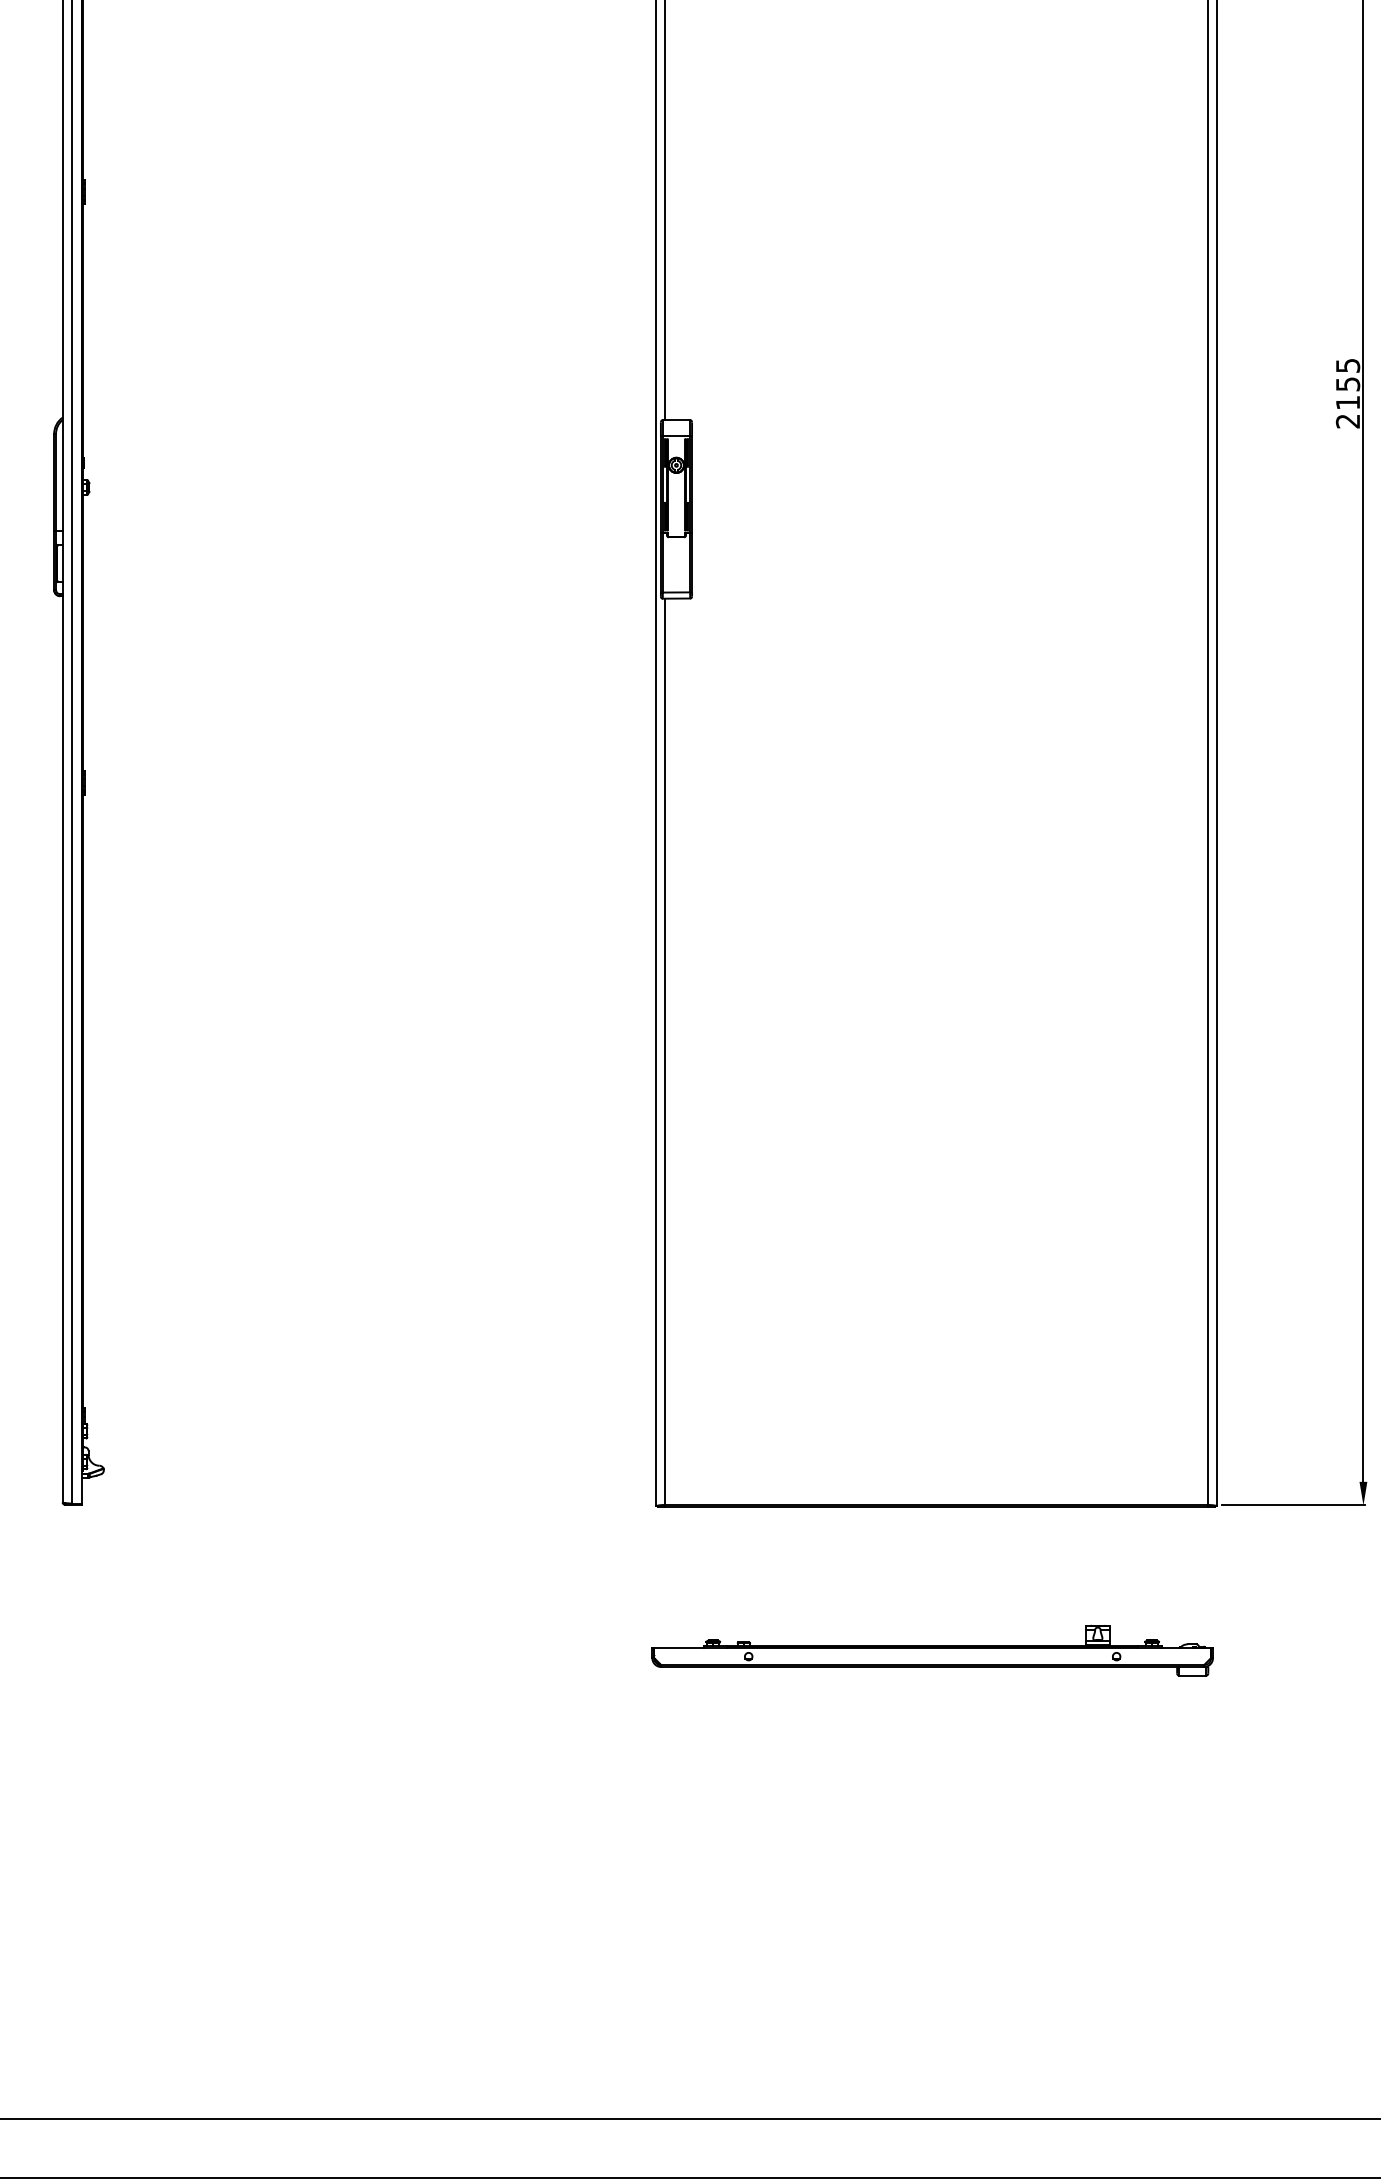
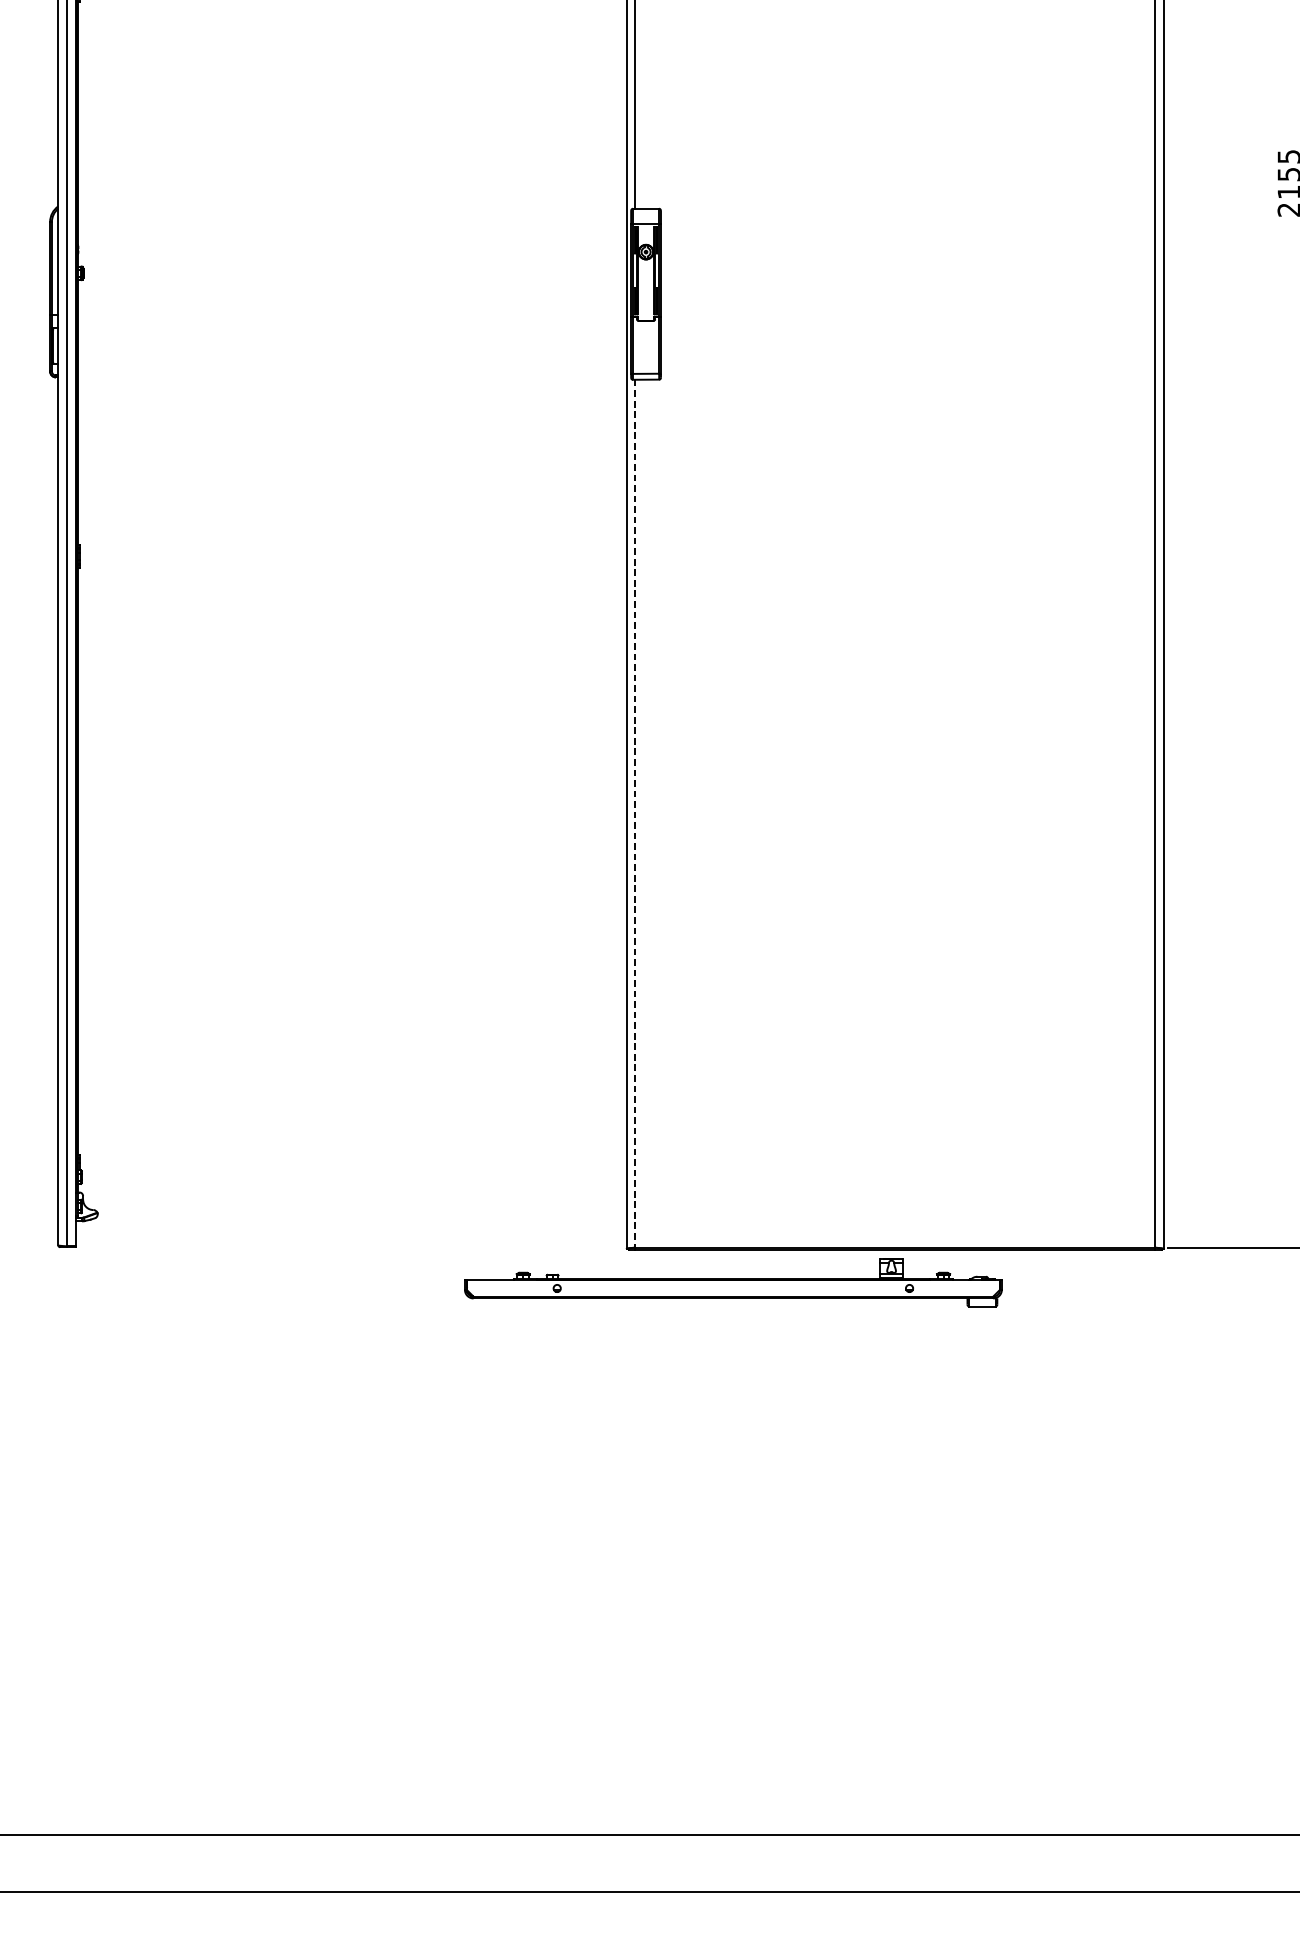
line: (665, 1052) -> (635, 814), solid -> dashed
part: (932, 1650) -> (733, 1282), moved

